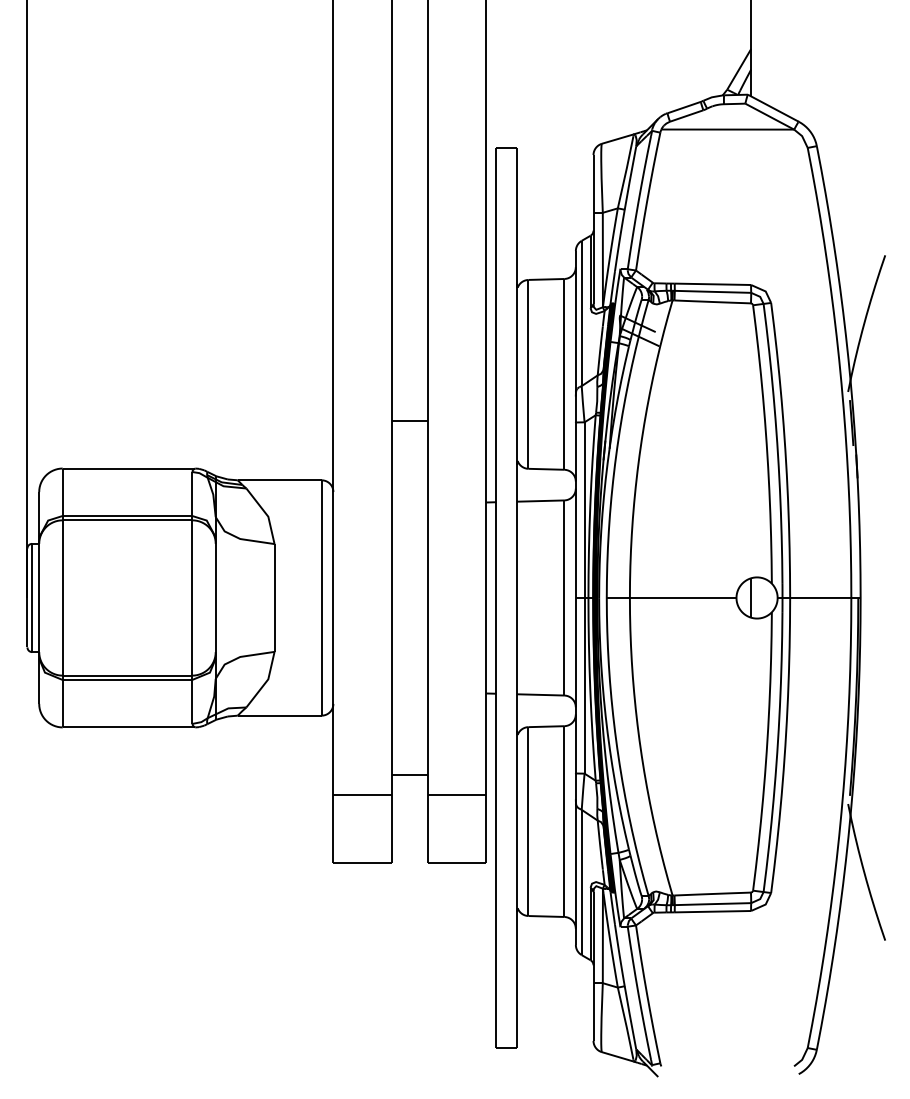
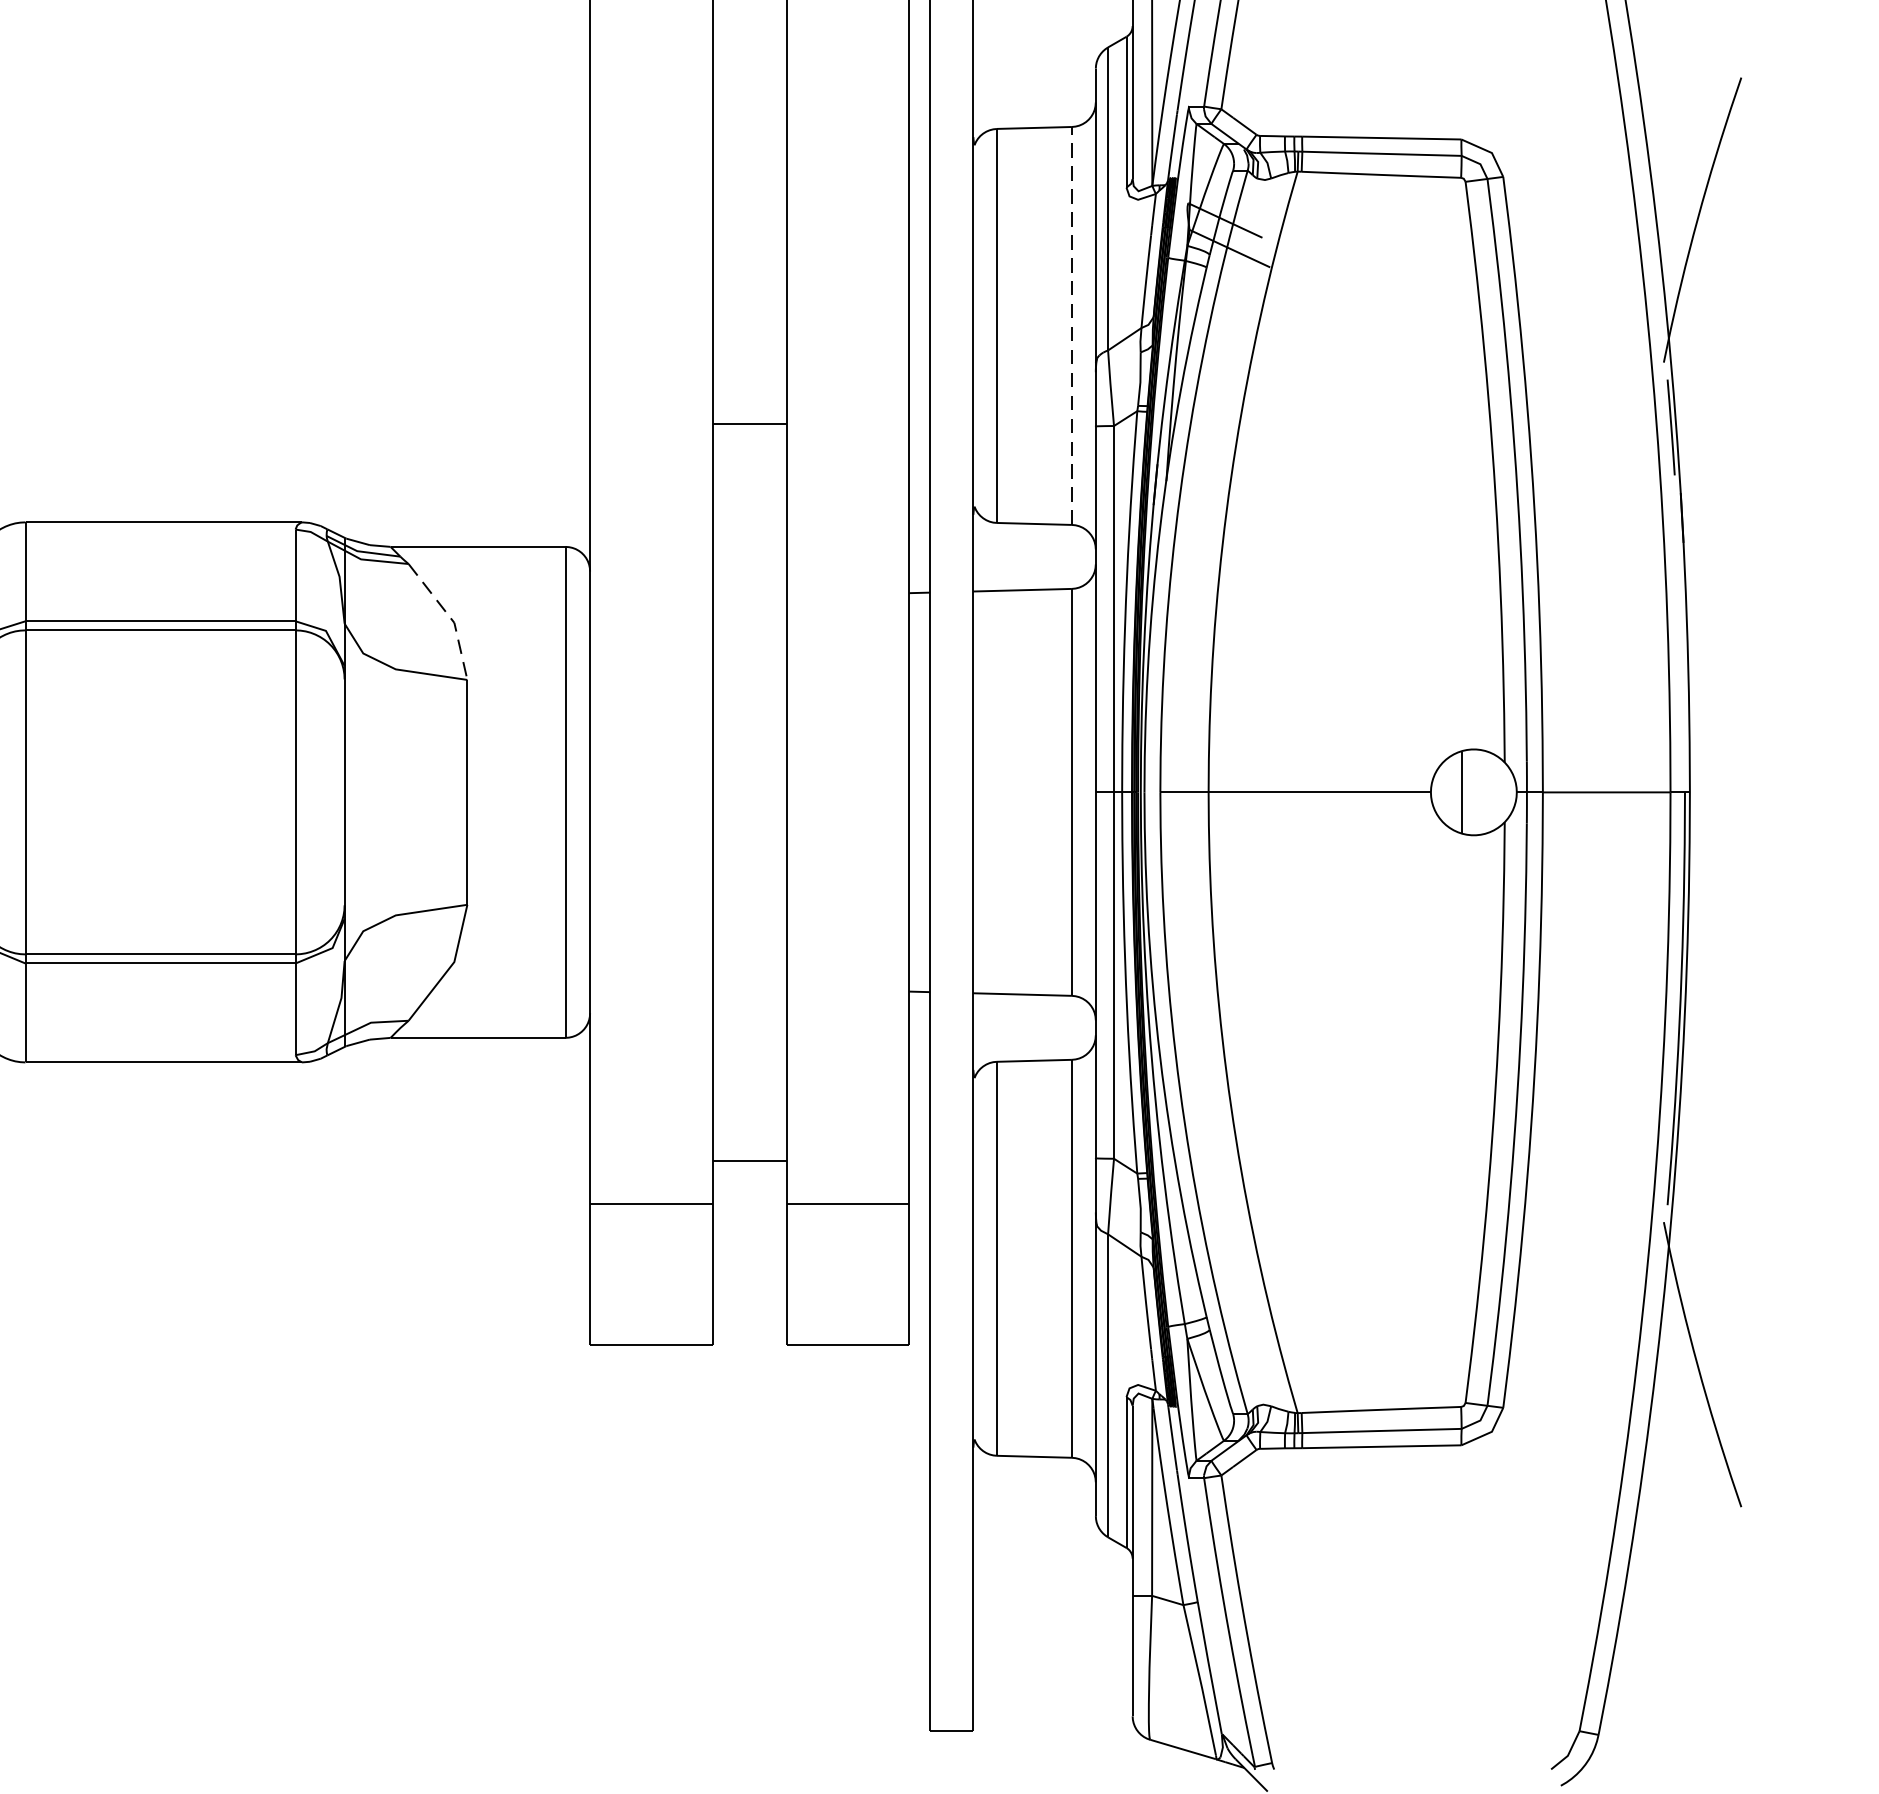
line: (564, 373) -> (1072, 324), solid -> dashed
line: (266, 514) -> (450, 618), solid -> dashed

